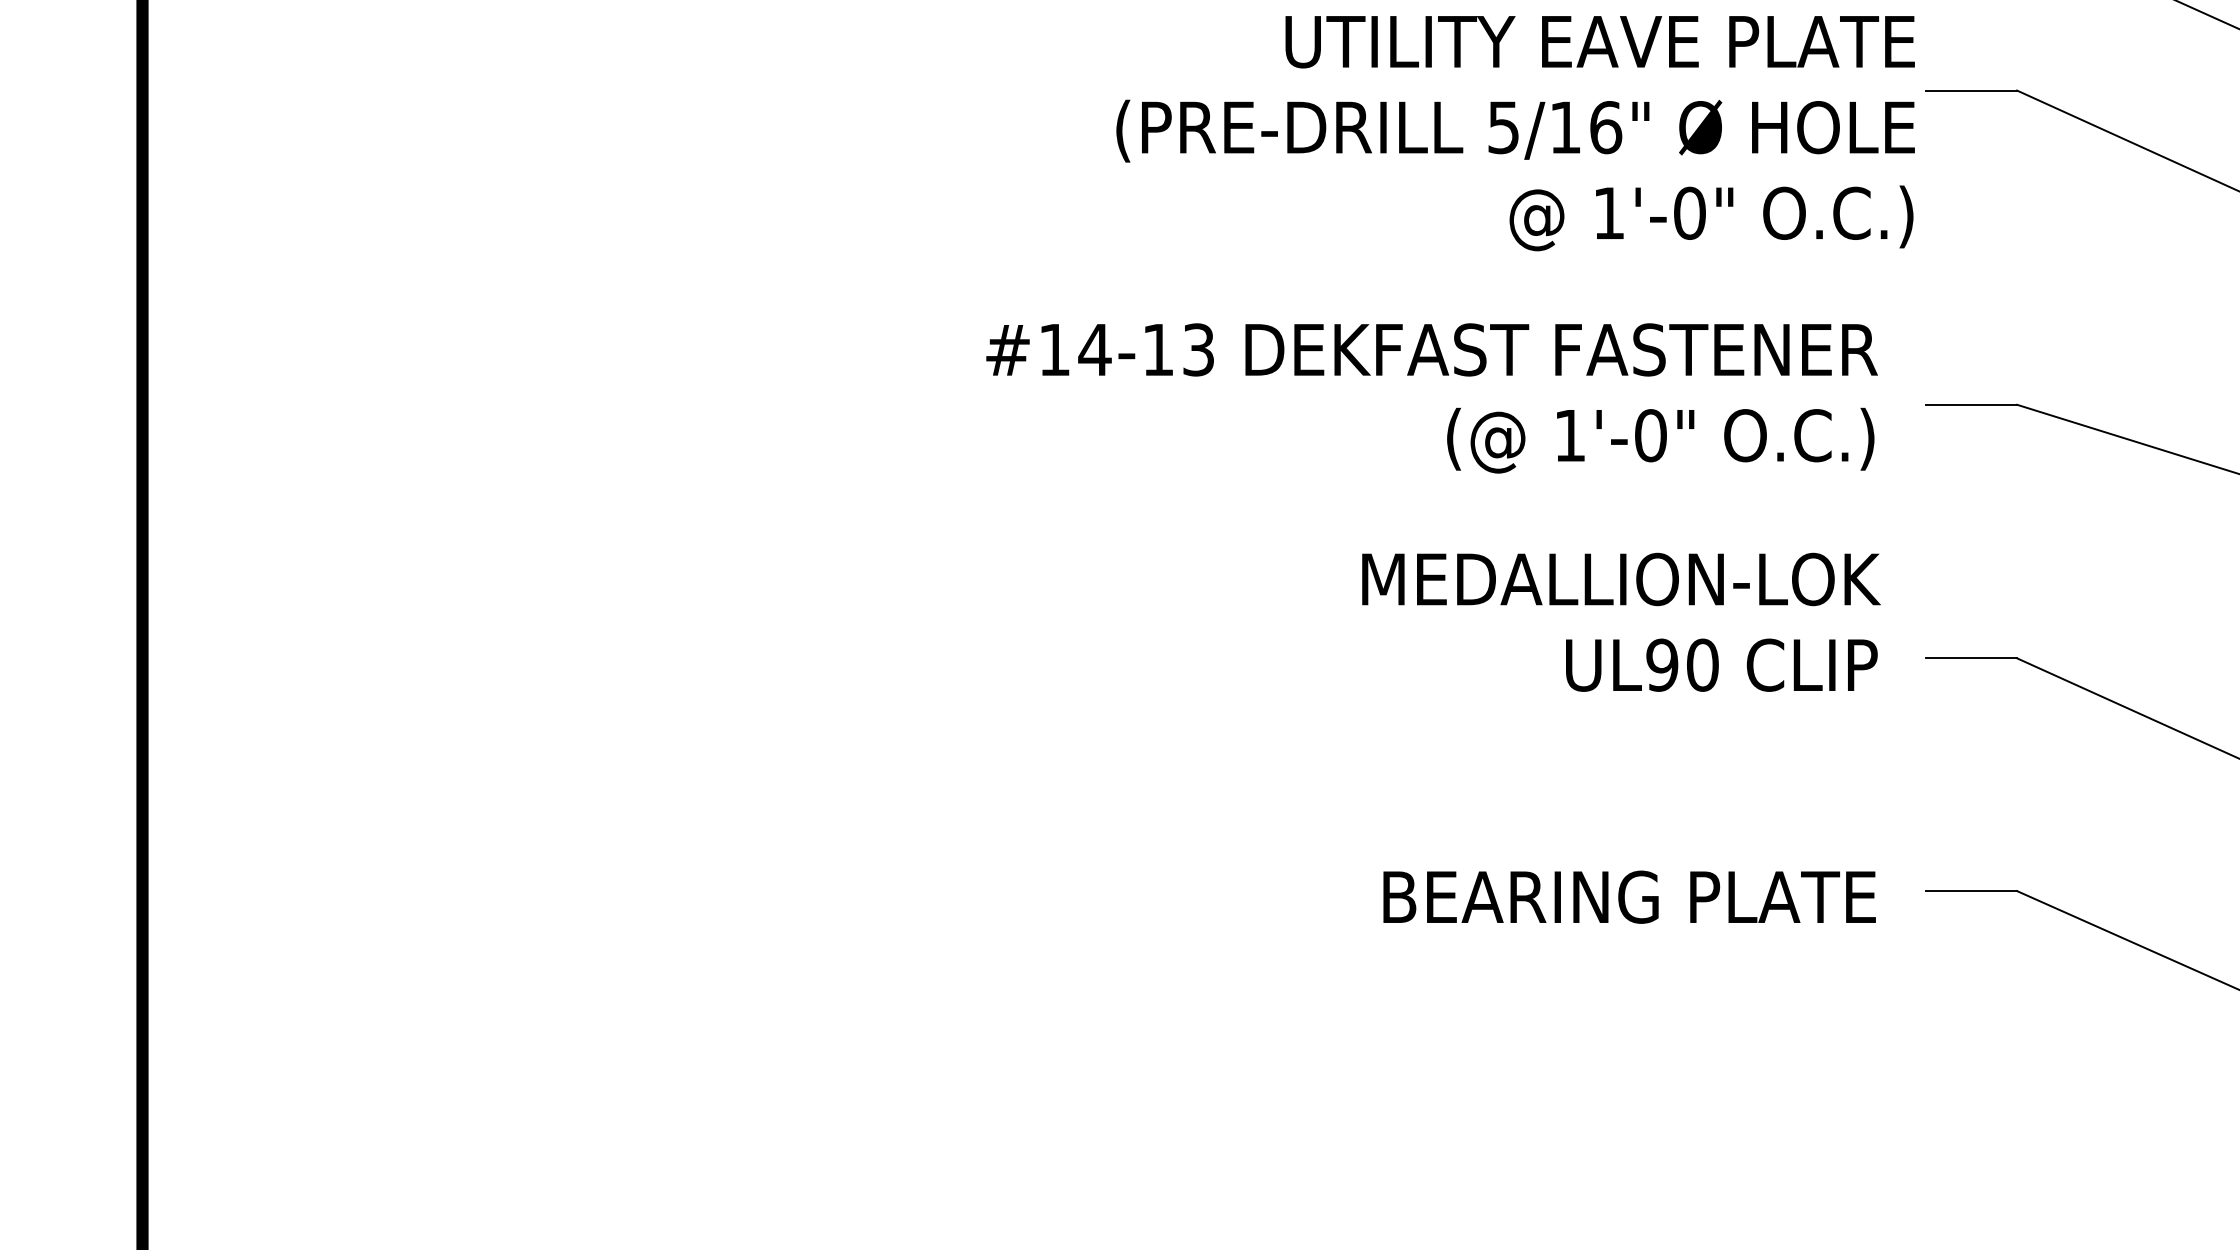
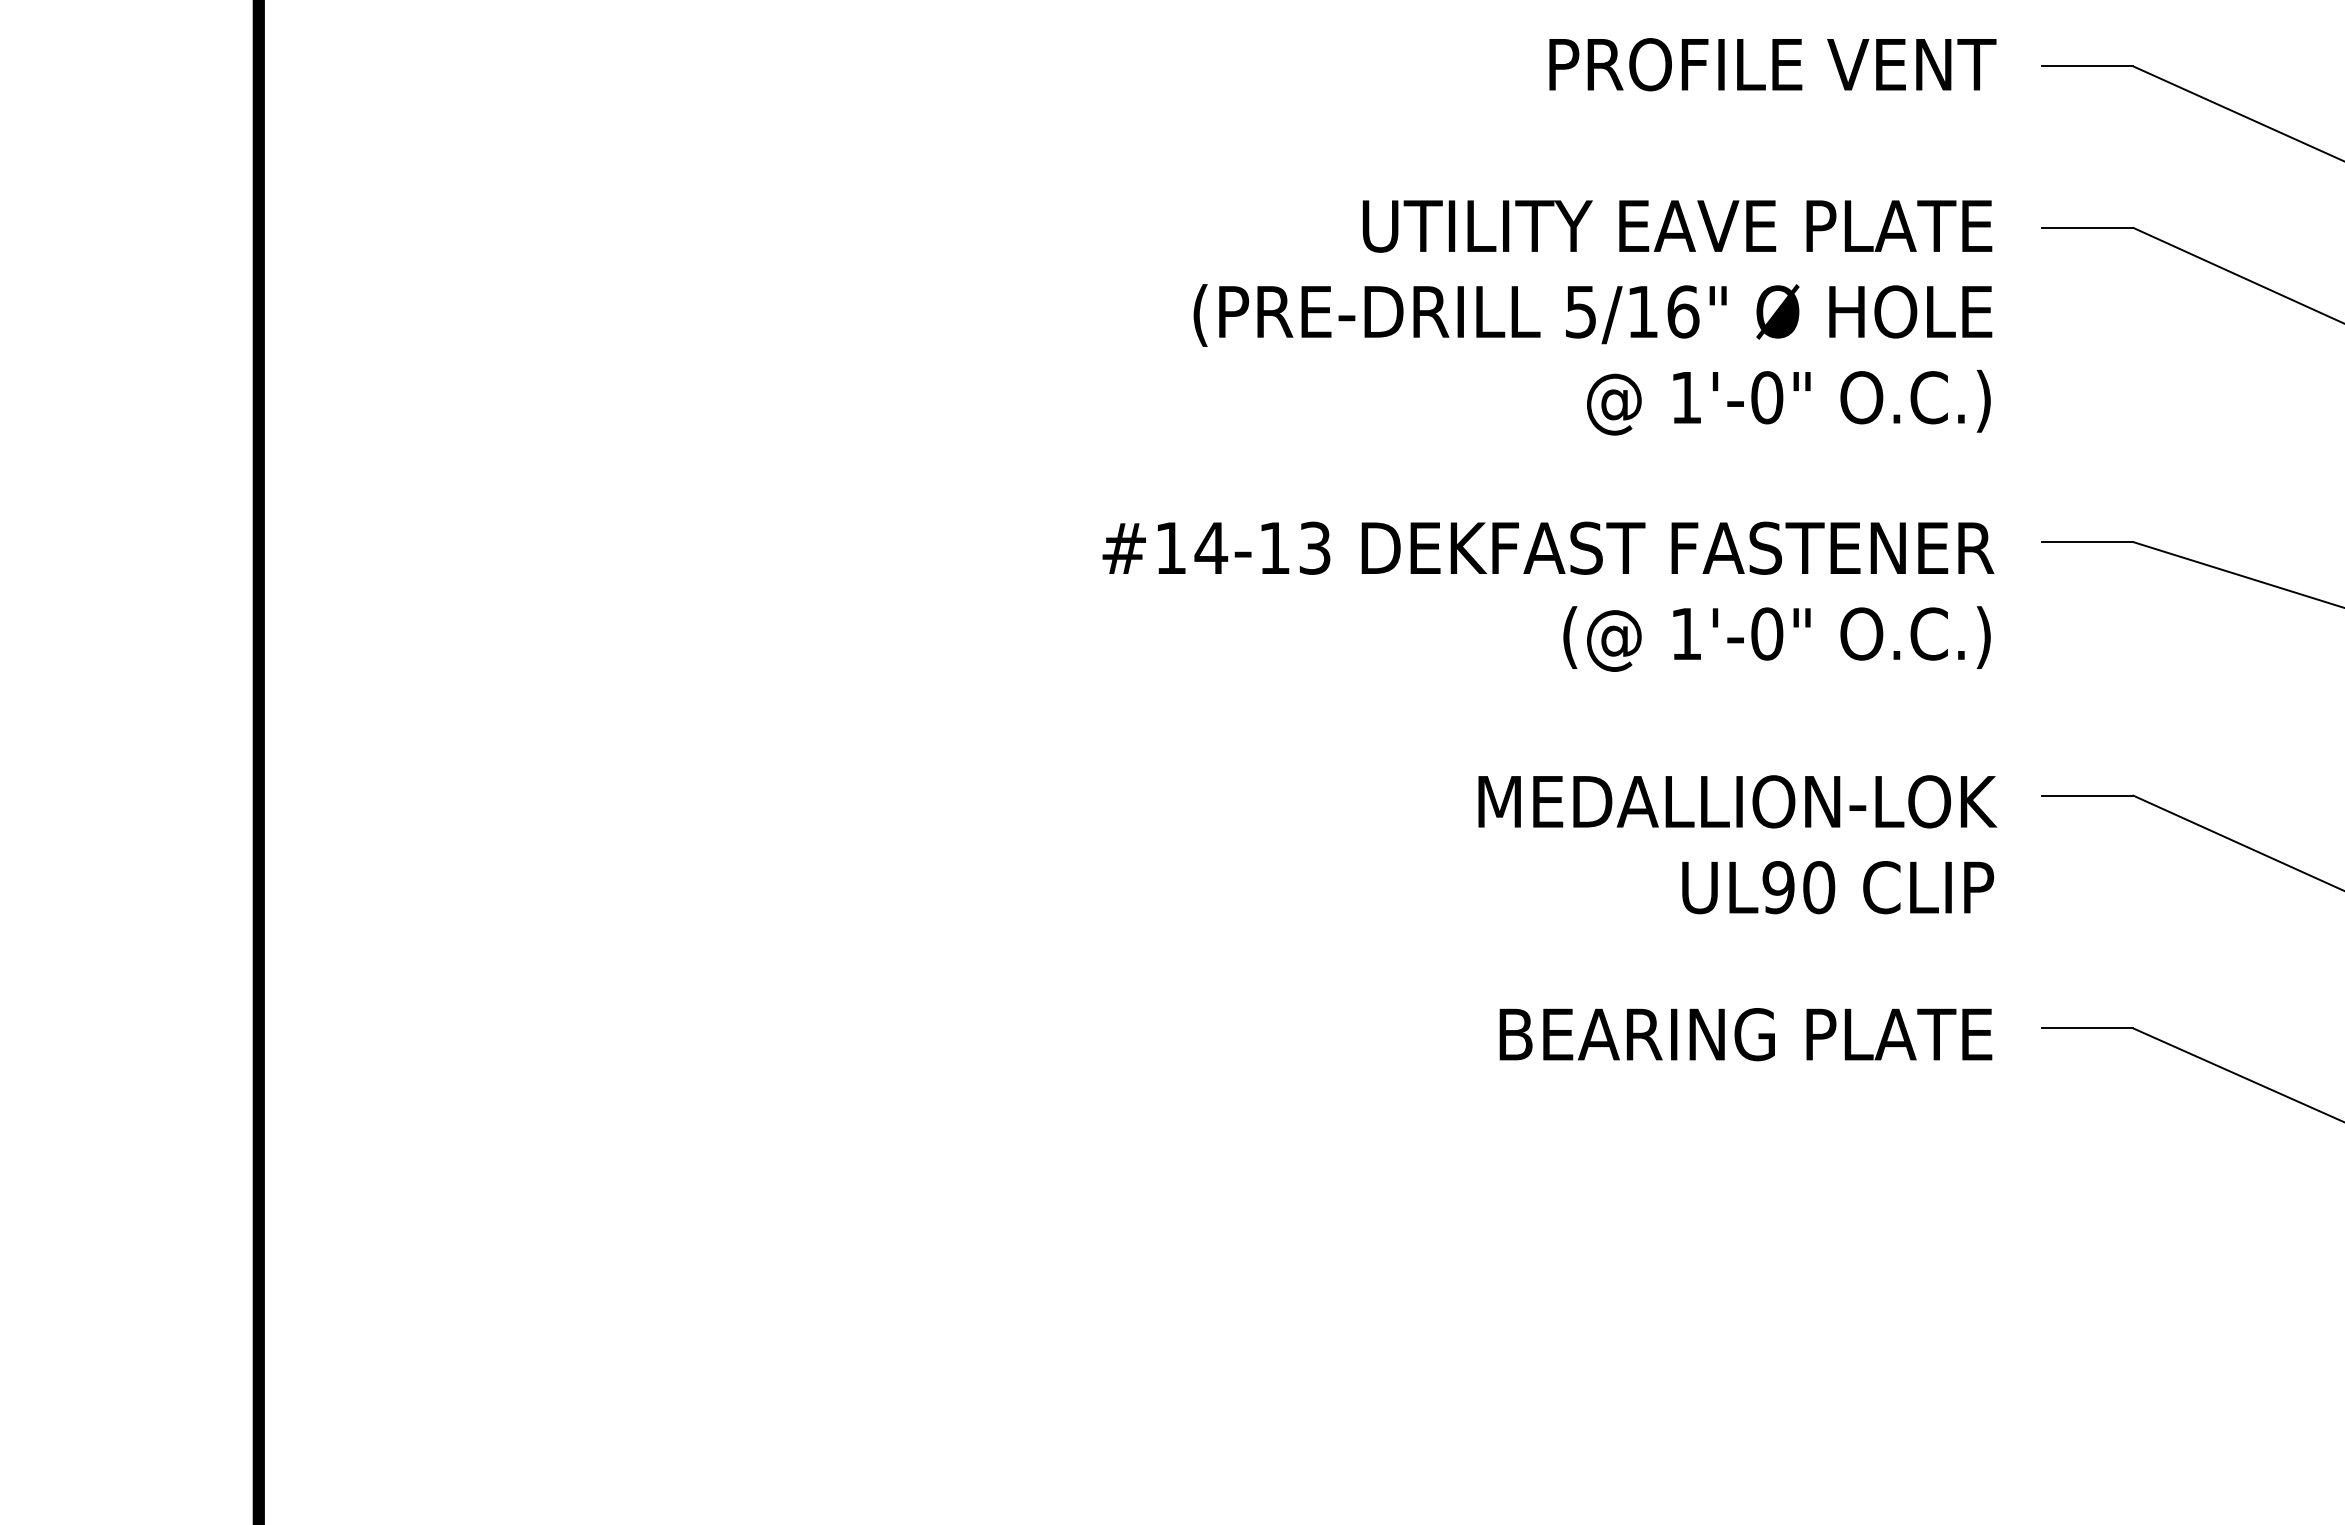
text: (1515, 133) -> (1592, 317), moved
text: (1432, 398) -> (1548, 596), moved
text: (1621, 622) -> (1737, 844), moved

